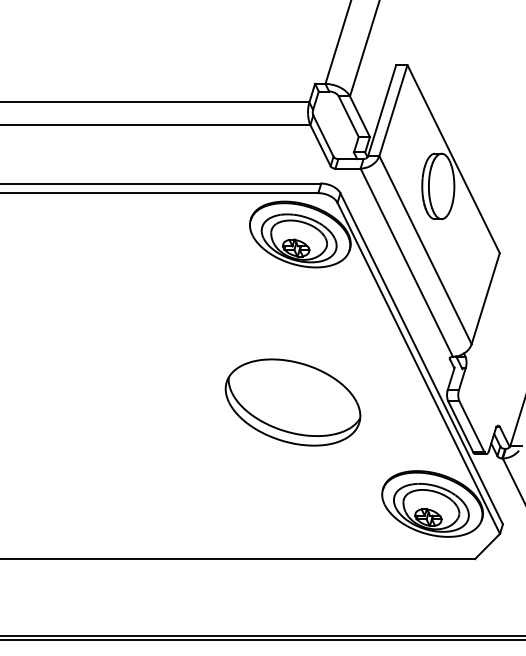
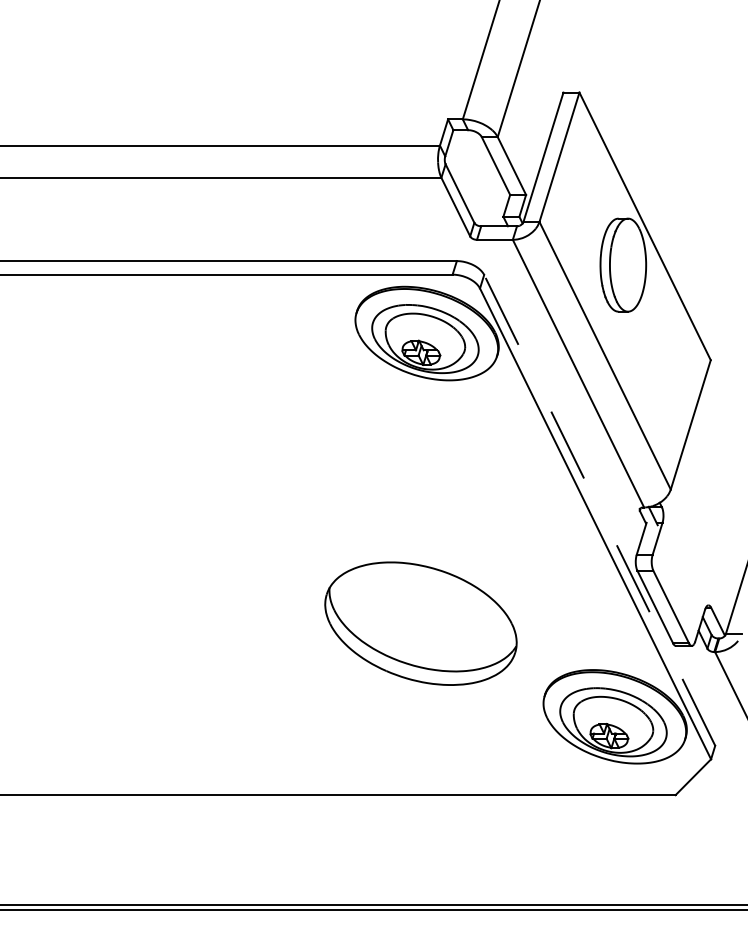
line: (421, 358) -> (599, 509), solid -> dashed
part: (292, 402) -> (420, 623), moved

